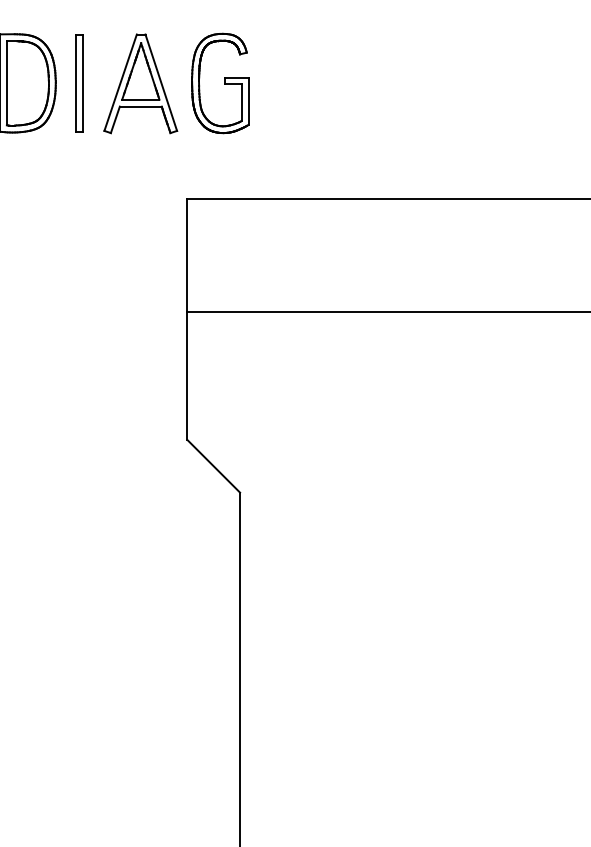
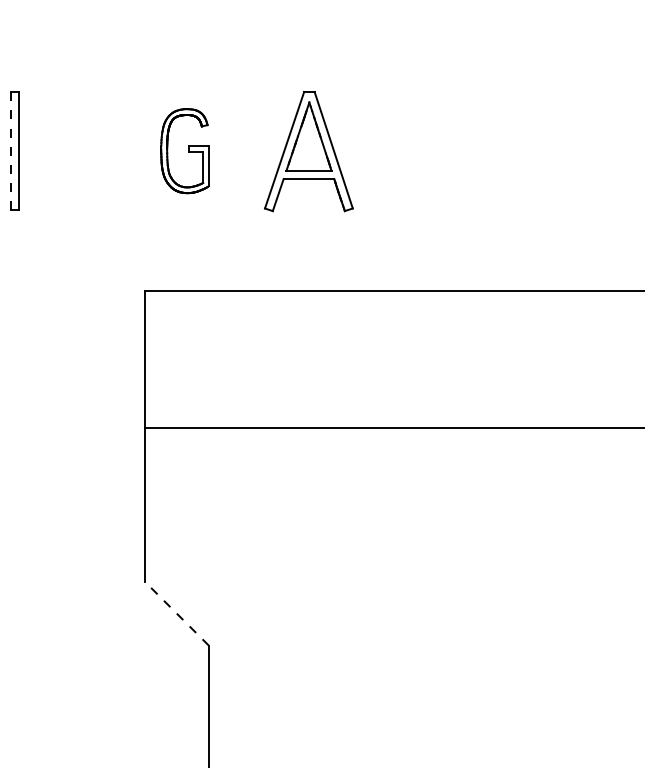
line: (76, 83) -> (11, 151), solid -> dashed
part: (140, 83) -> (308, 151), moved
part: (220, 83) -> (185, 151), size x0.7
line: (213, 465) -> (176, 612), solid -> dashed

